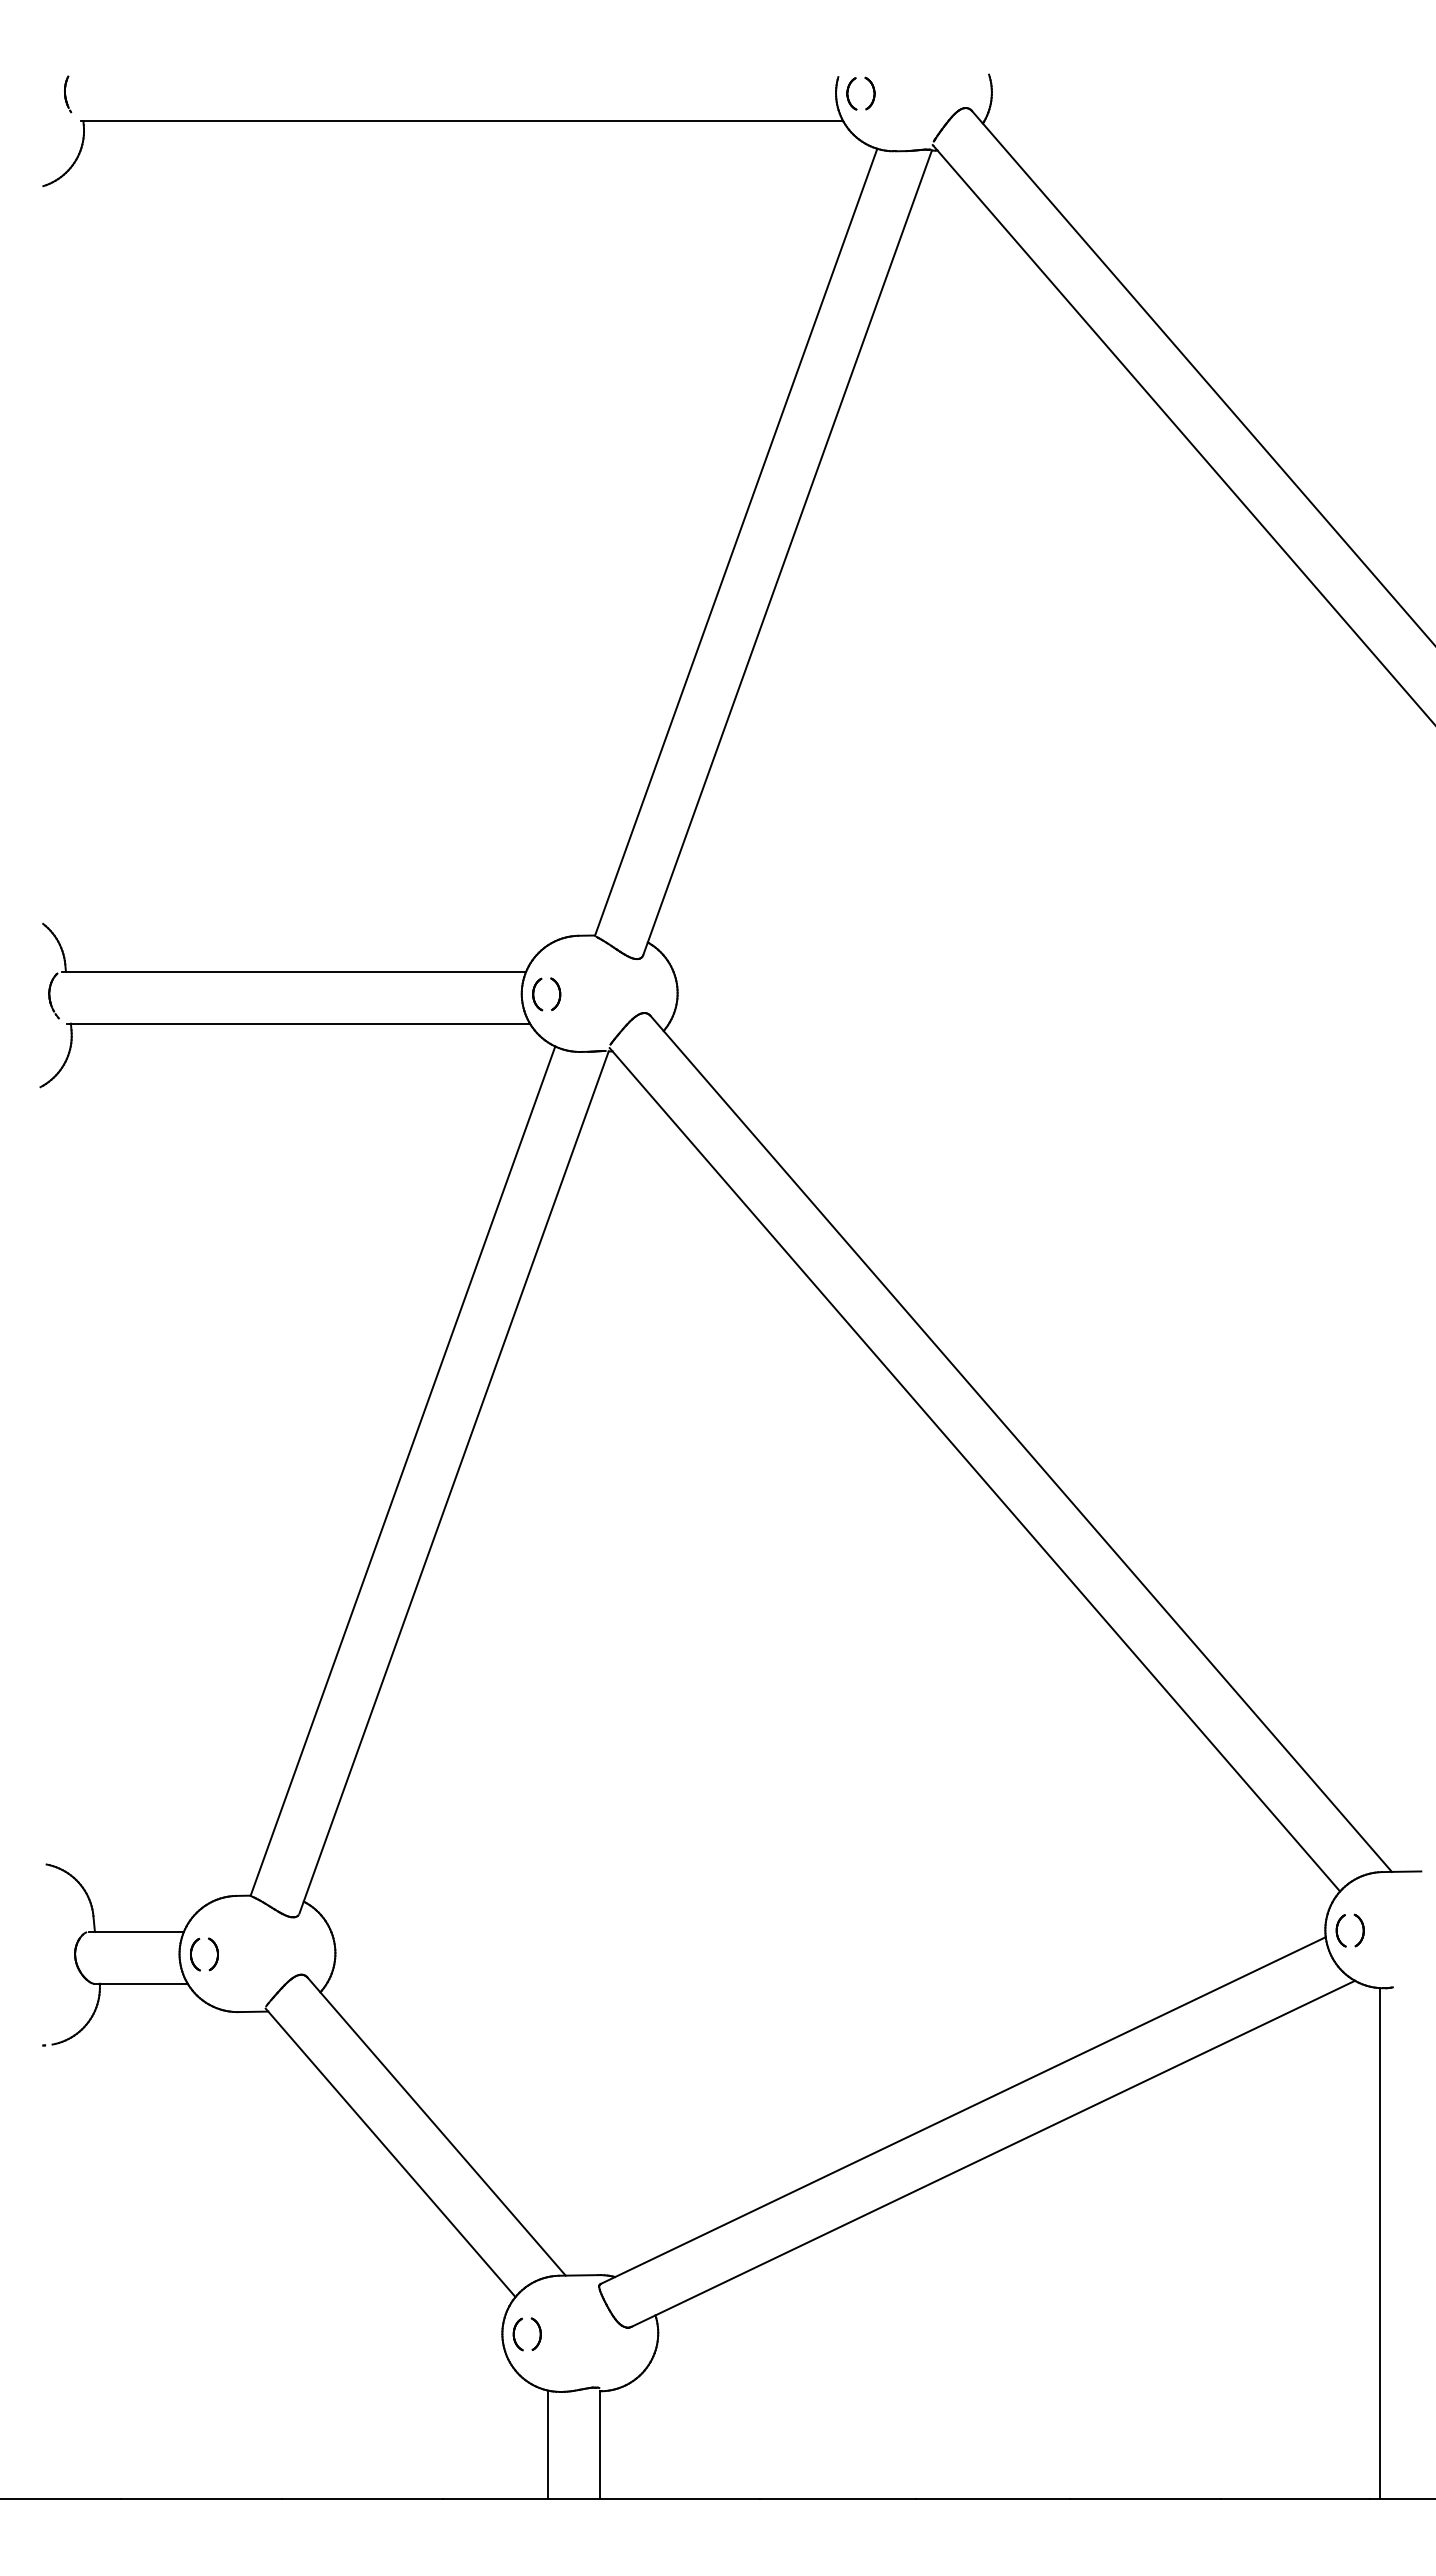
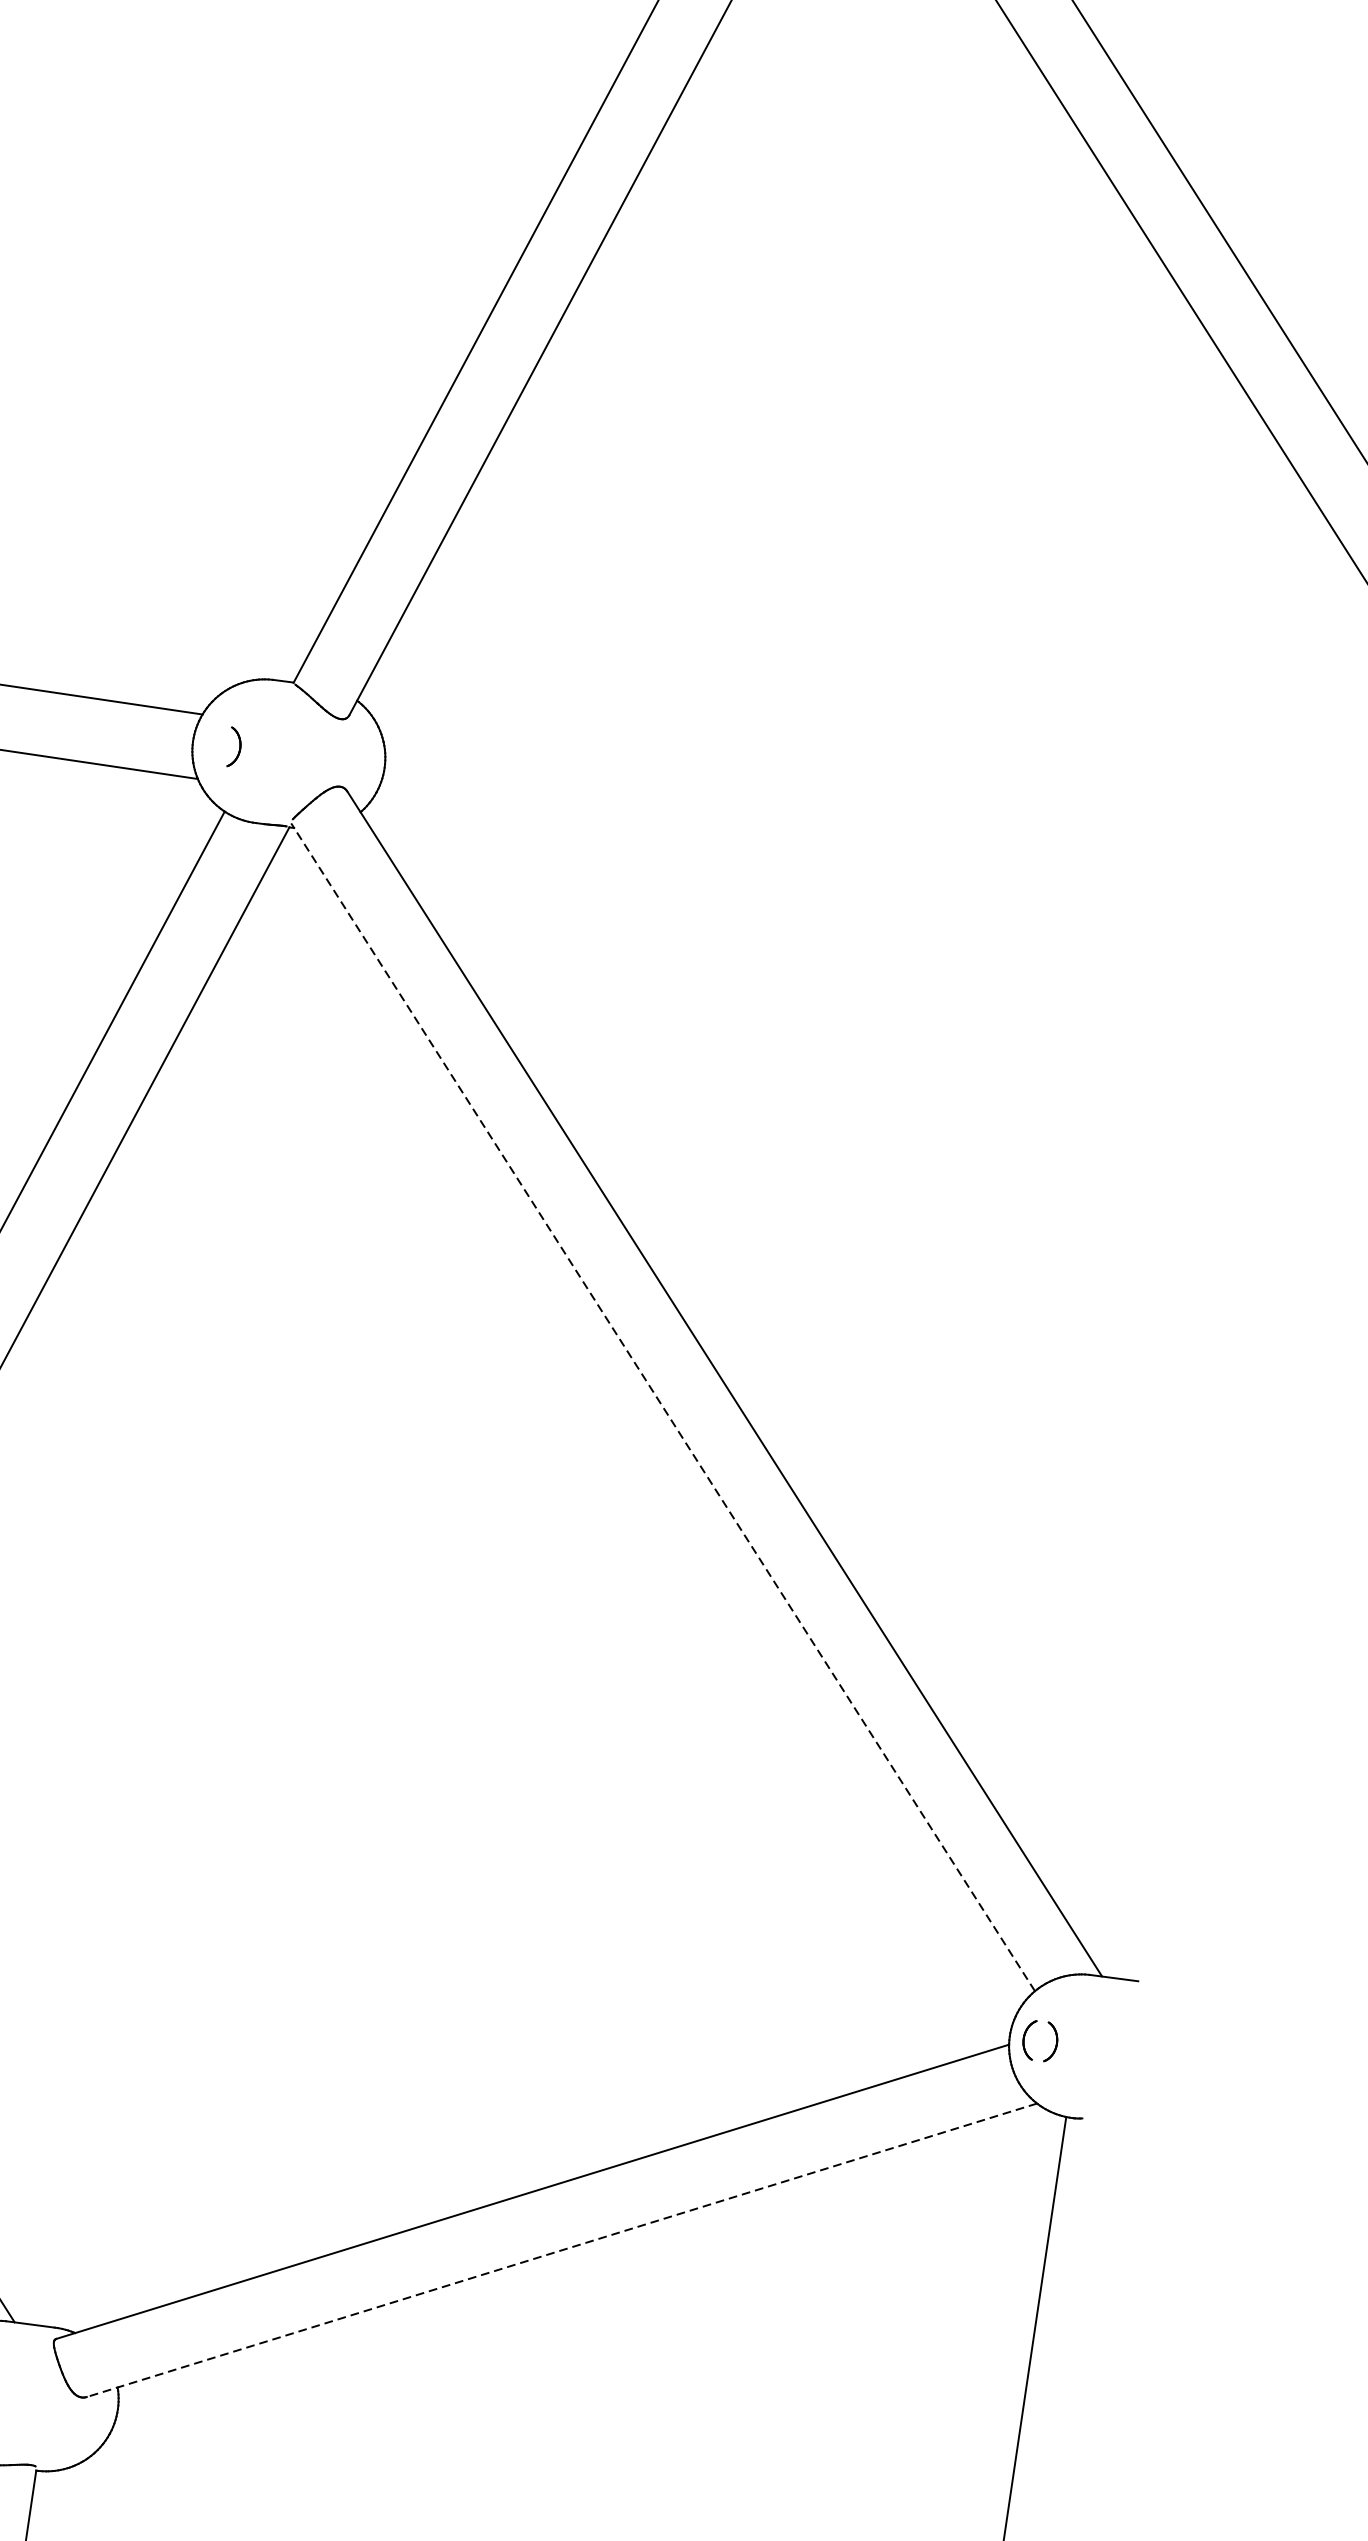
part: (537, 994) -> (212, 744), removed
line: (974, 1469) -> (662, 1406), solid -> dashed
line: (993, 2153) -> (562, 2249), solid -> dashed

